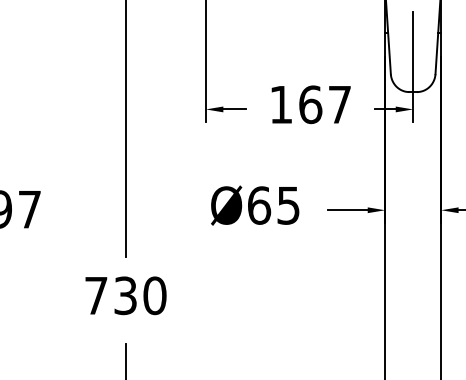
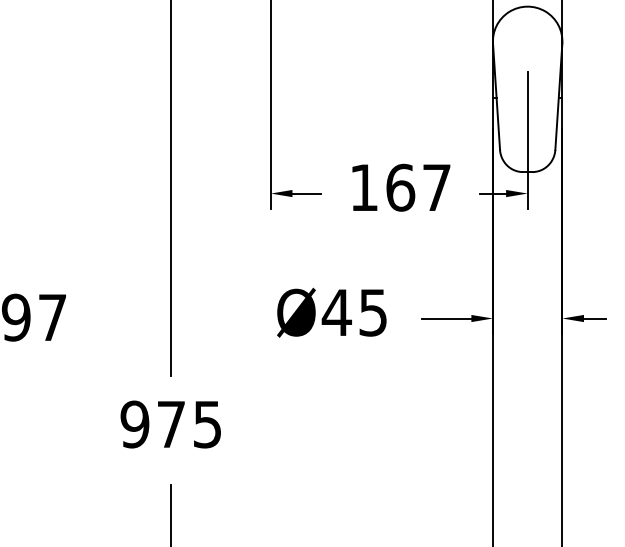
text: (258, 205) -> (336, 312), Ø65 -> Ø45
text: (125, 295) -> (171, 424), 730 -> 975

